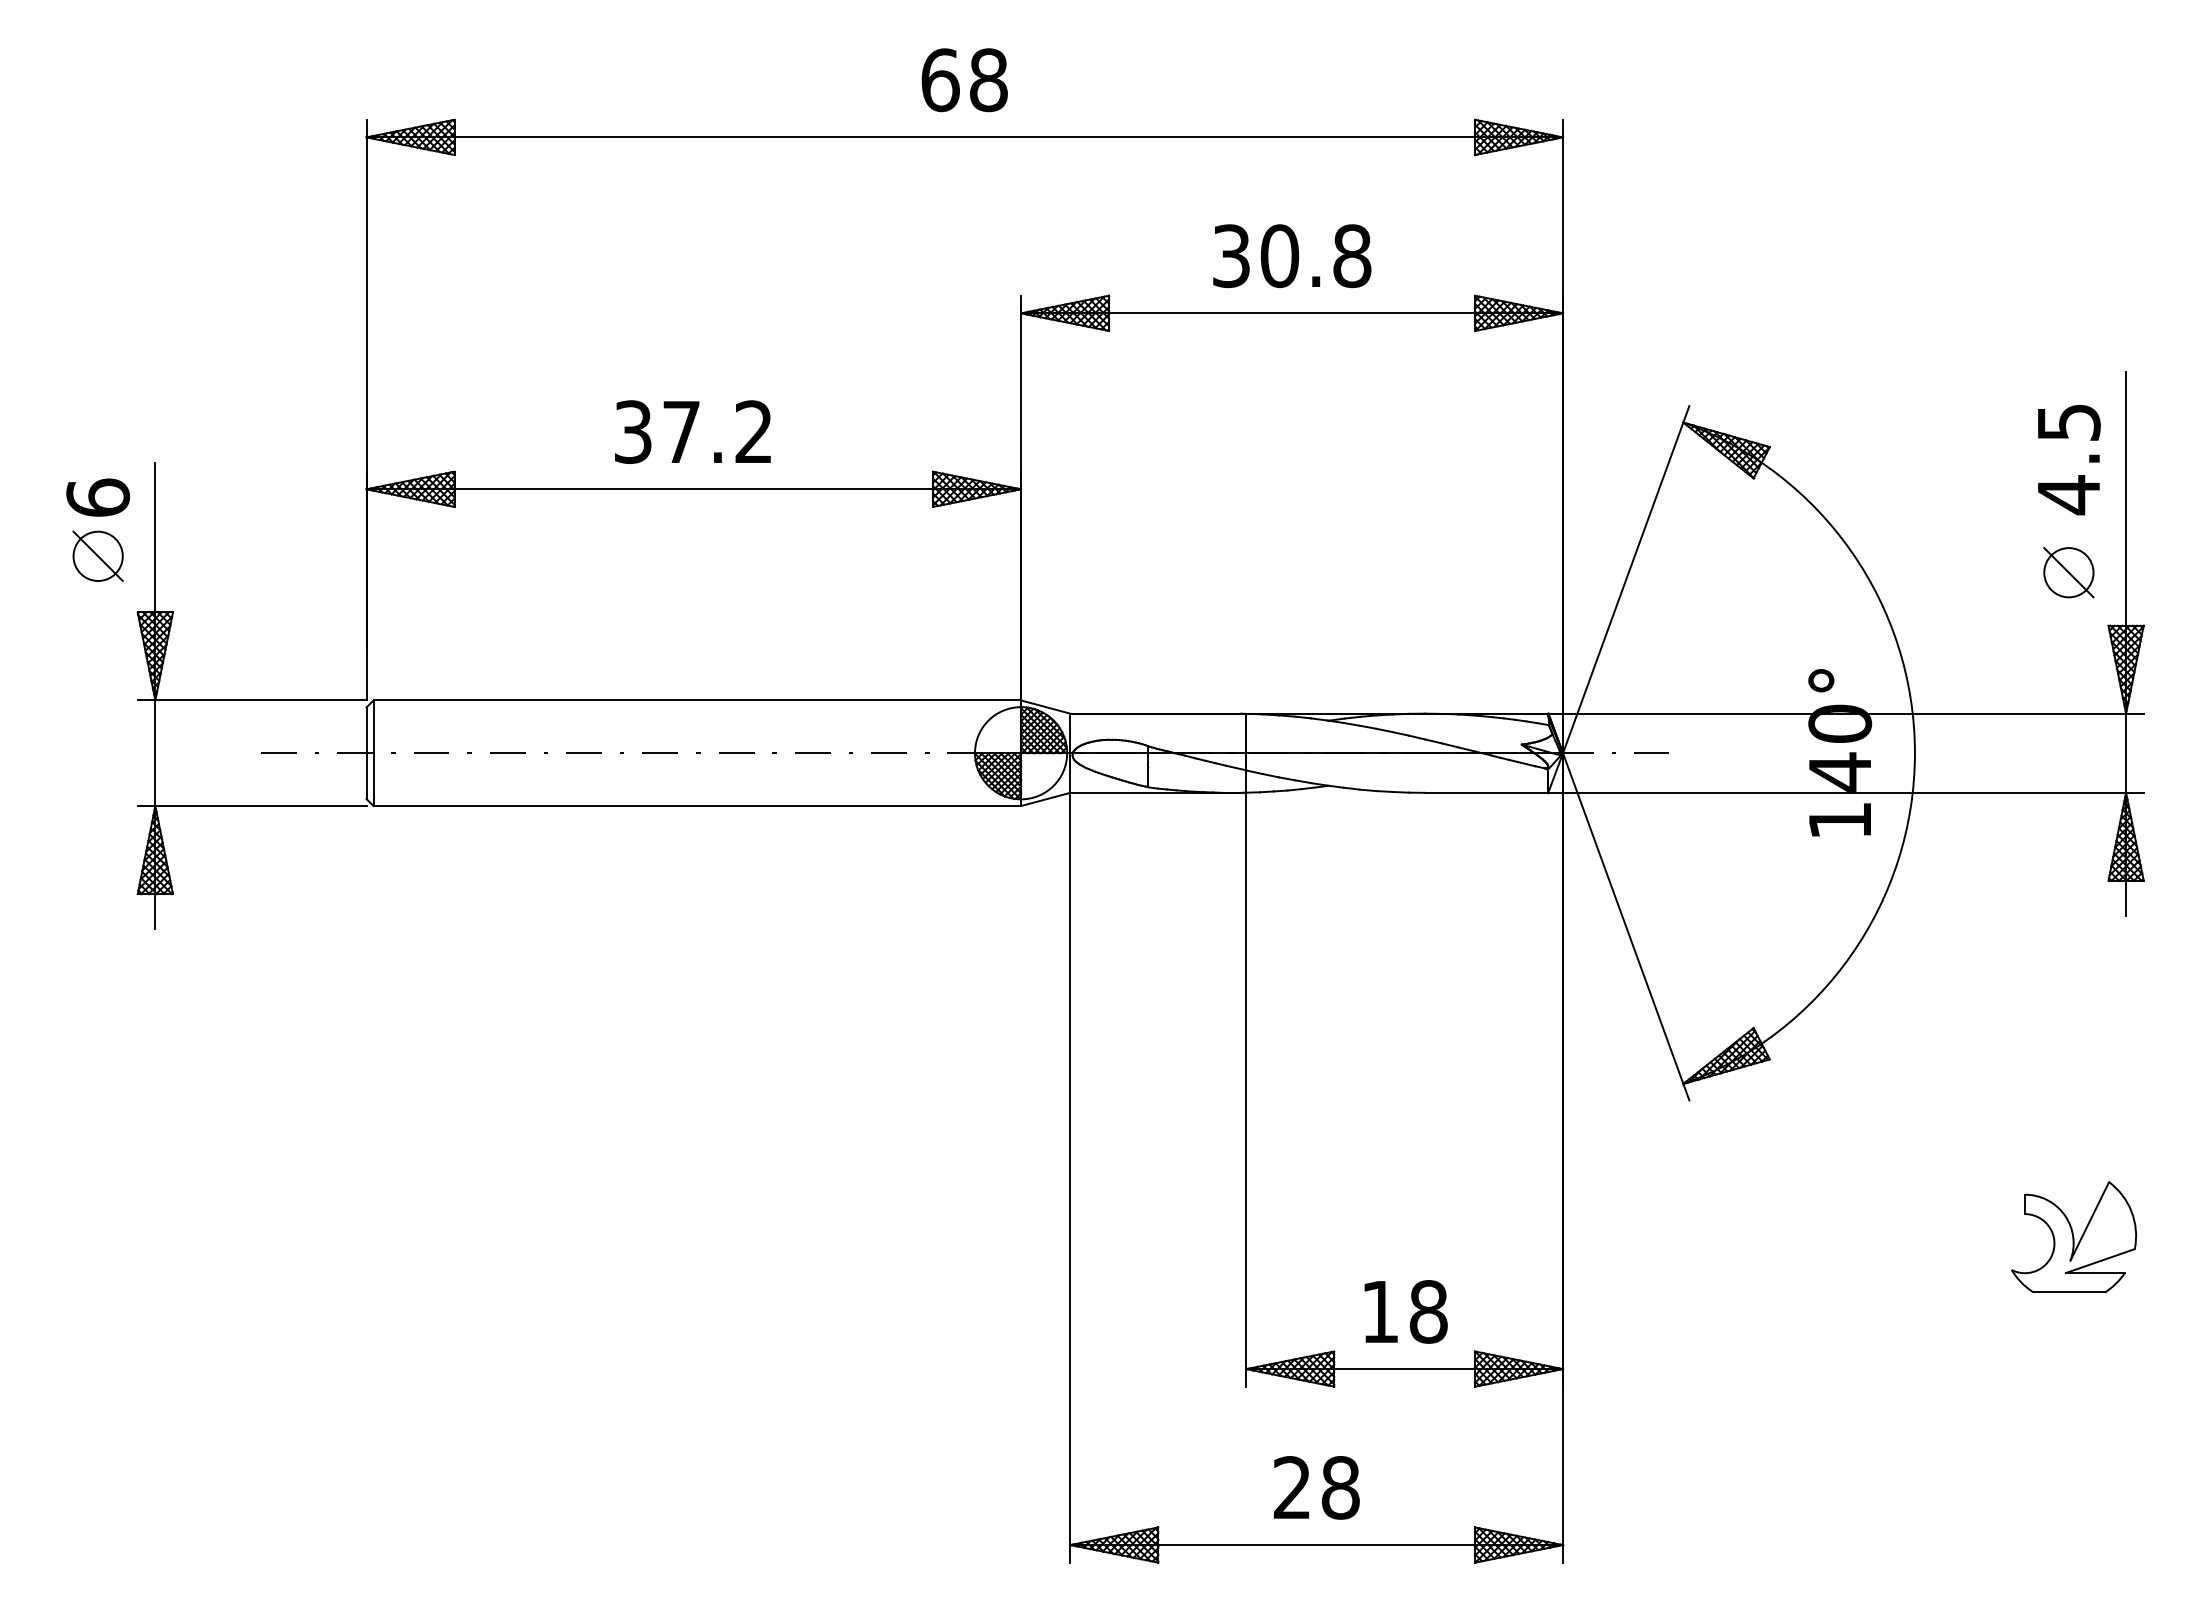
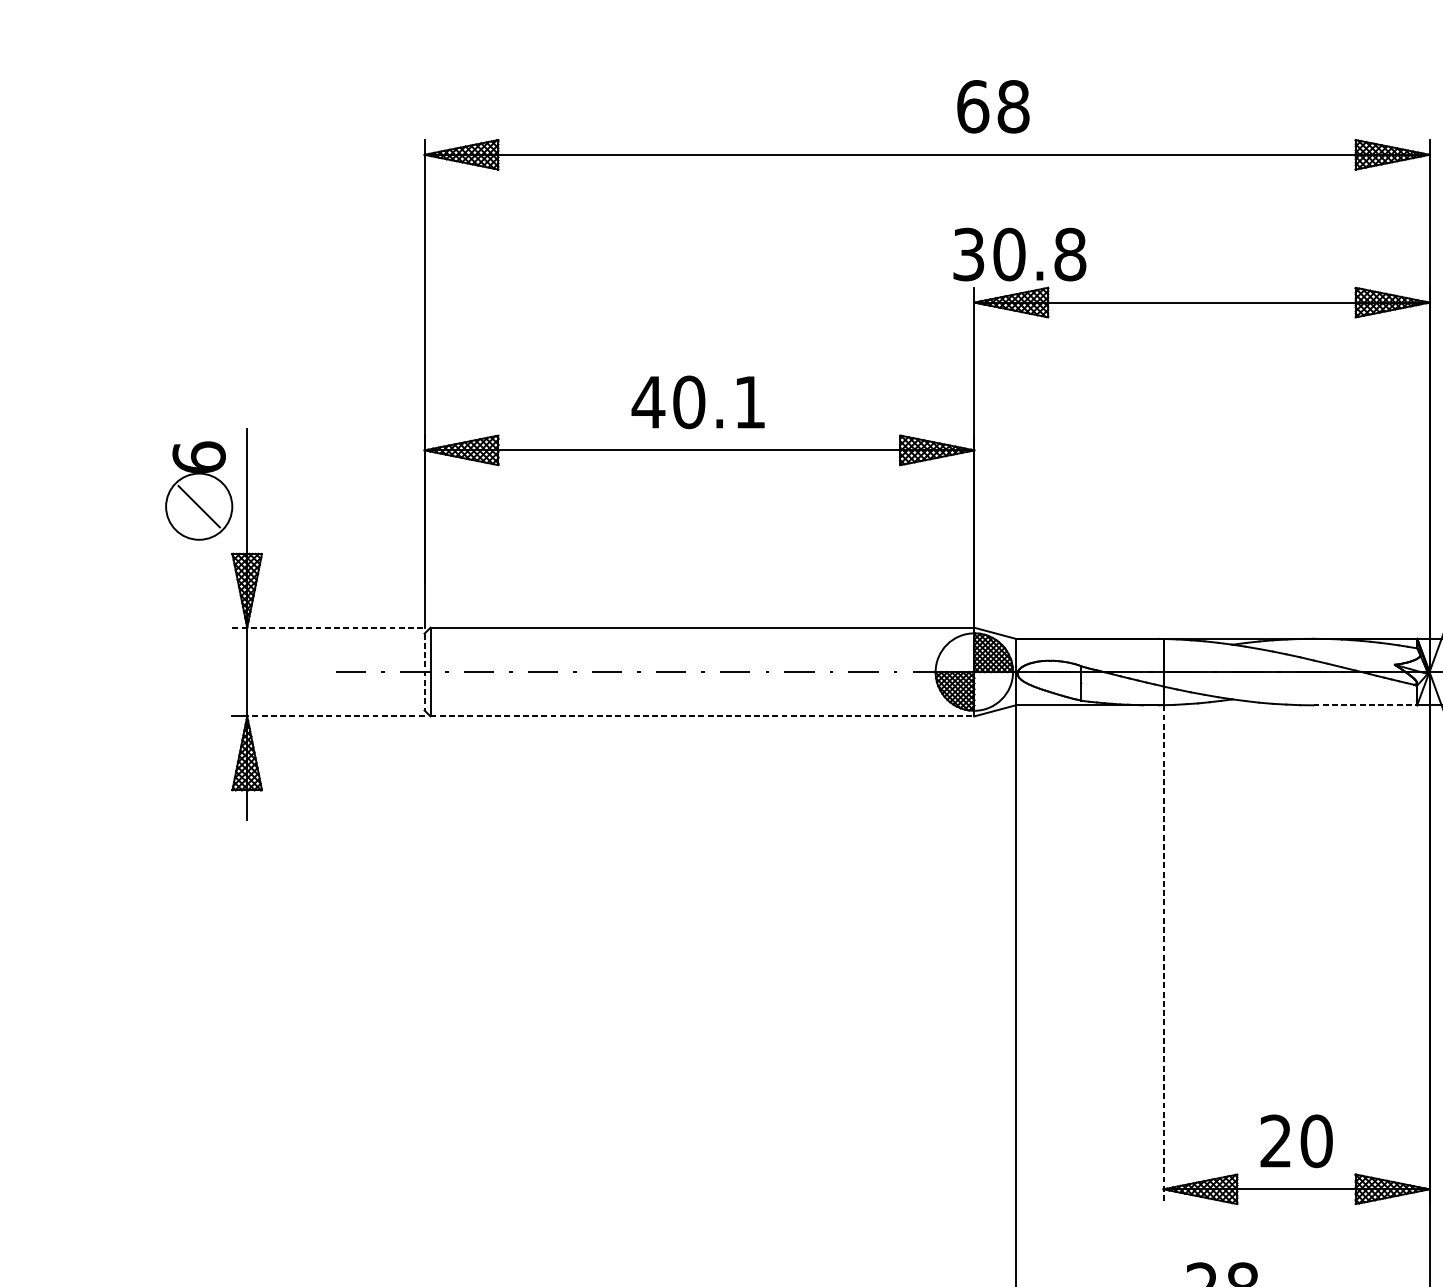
text: (964, 80) -> (993, 107), moved
text: (1292, 256) -> (1020, 254), moved
text: (692, 432) -> (698, 402), 37.2 -> 40.1
circle: (97, 555) -> (198, 505), size x1.6
line: (252, 700) -> (328, 627), solid -> dashed
line: (366, 753) -> (424, 672), solid -> dashed
line: (1486, 792) -> (1365, 705), solid -> dashed
line: (260, 806) -> (335, 716), solid -> dashed
line: (697, 806) -> (702, 716), solid -> dashed
line: (1246, 1089) -> (1163, 954), solid -> dashed
text: (1404, 1311) -> (1296, 1140), 18 -> 20

